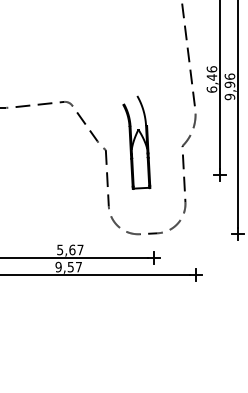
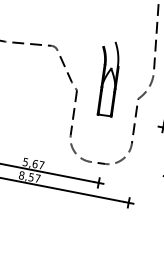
part: (136, 142) -> (107, 78), moved
text: (58, 267) -> (21, 175), 9,57 -> 8,57

